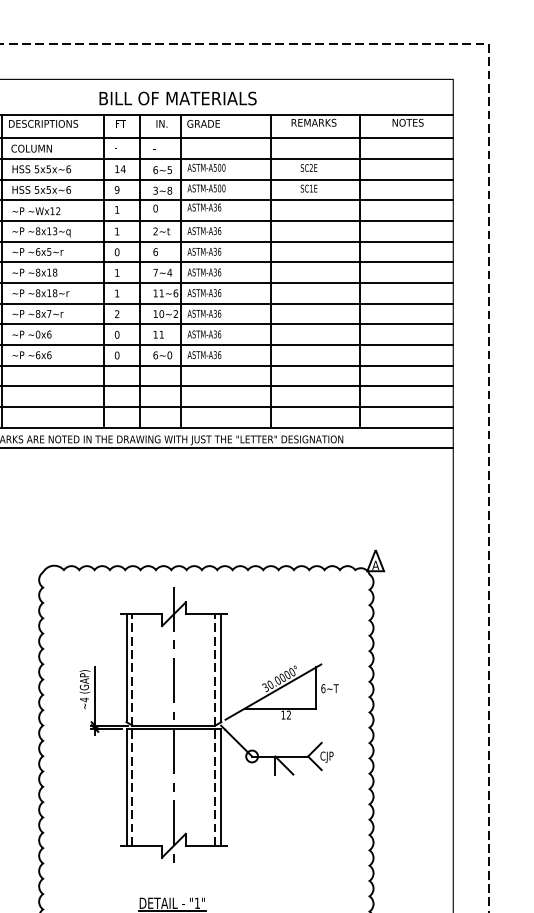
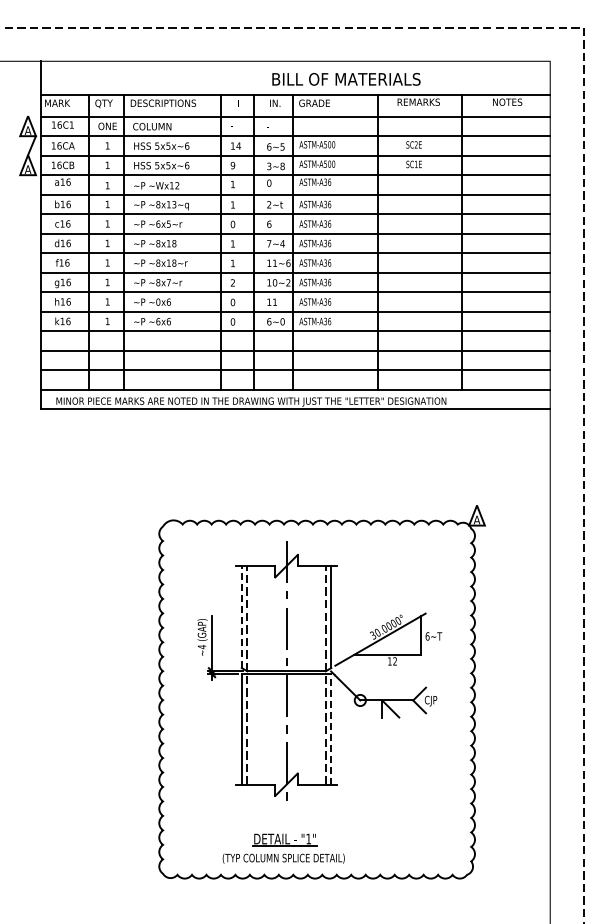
text: (178, 98) -> (346, 79), moved
line: (126, 668) -> (241, 617), solid -> dashed
line: (221, 786) -> (331, 728), solid -> dashed

